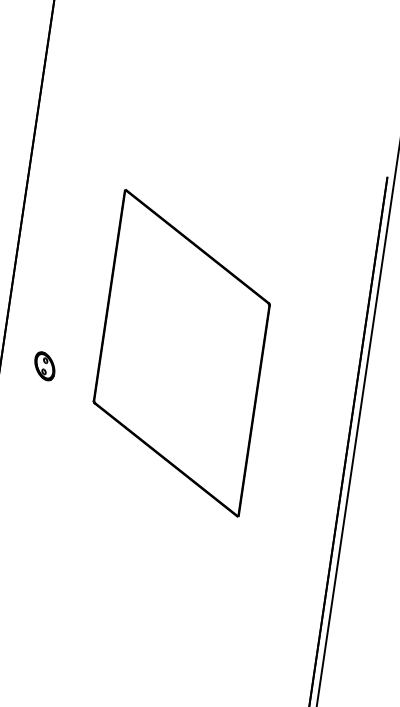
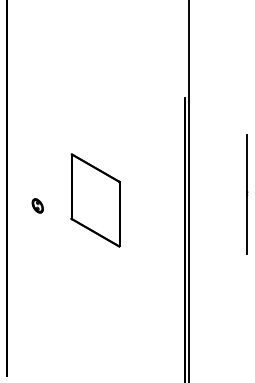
part: (181, 353) -> (95, 200), size x0.6
part: (44, 365) -> (37, 205), moved

